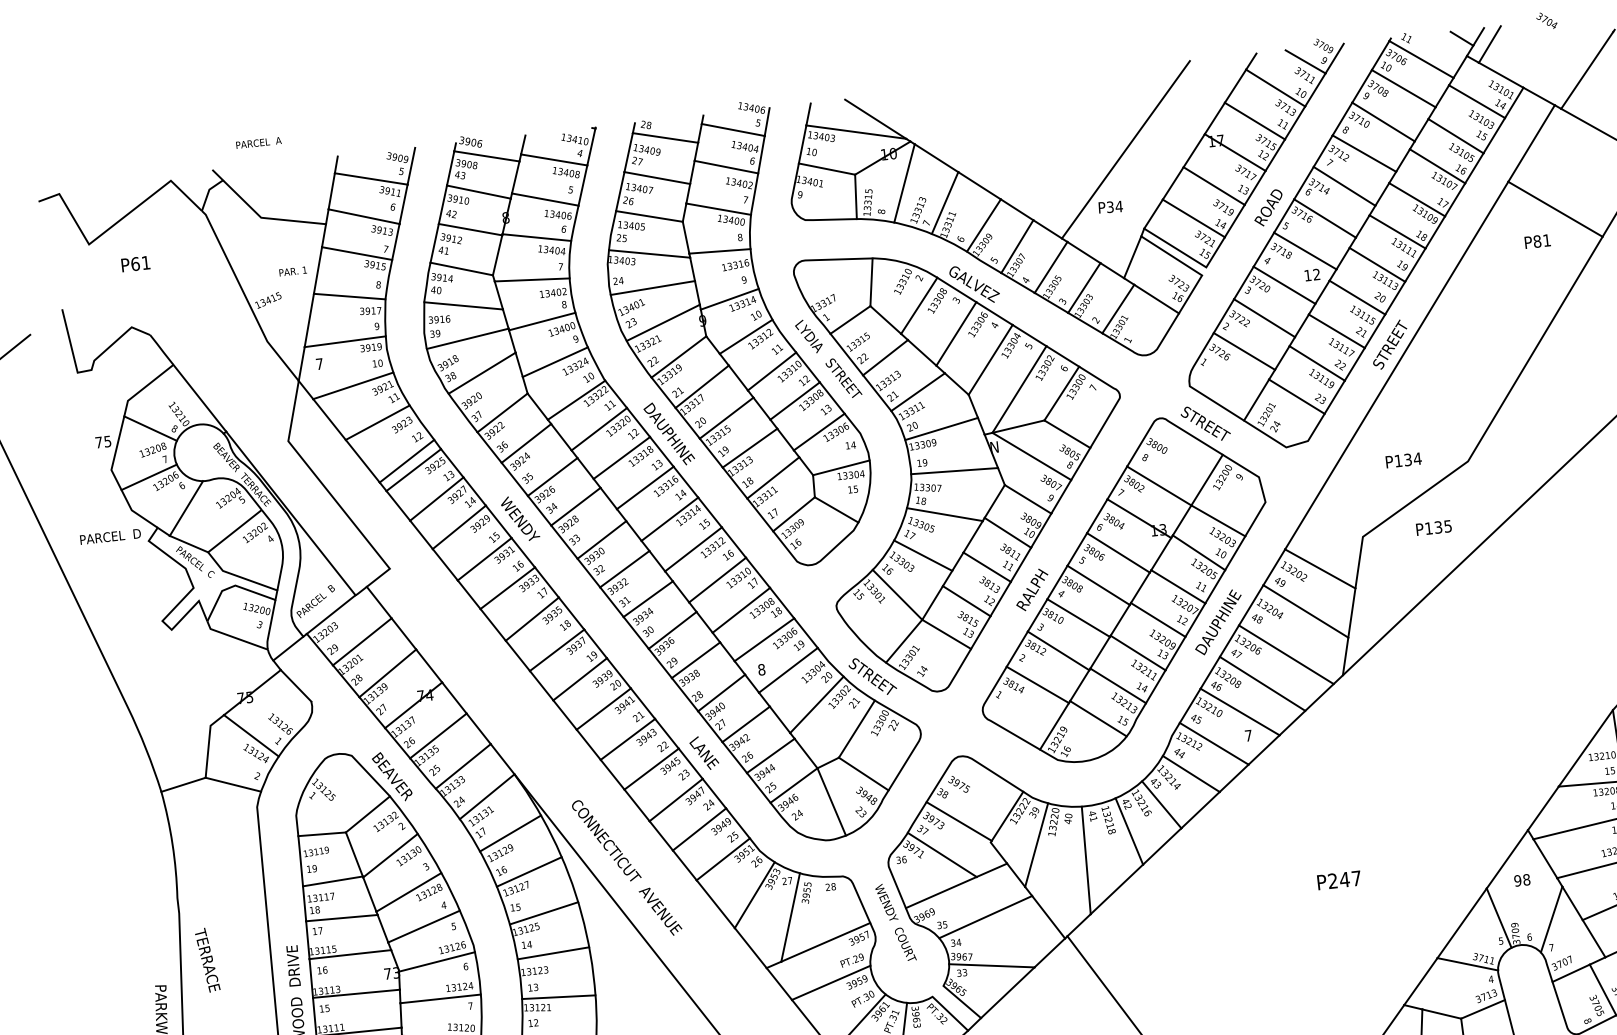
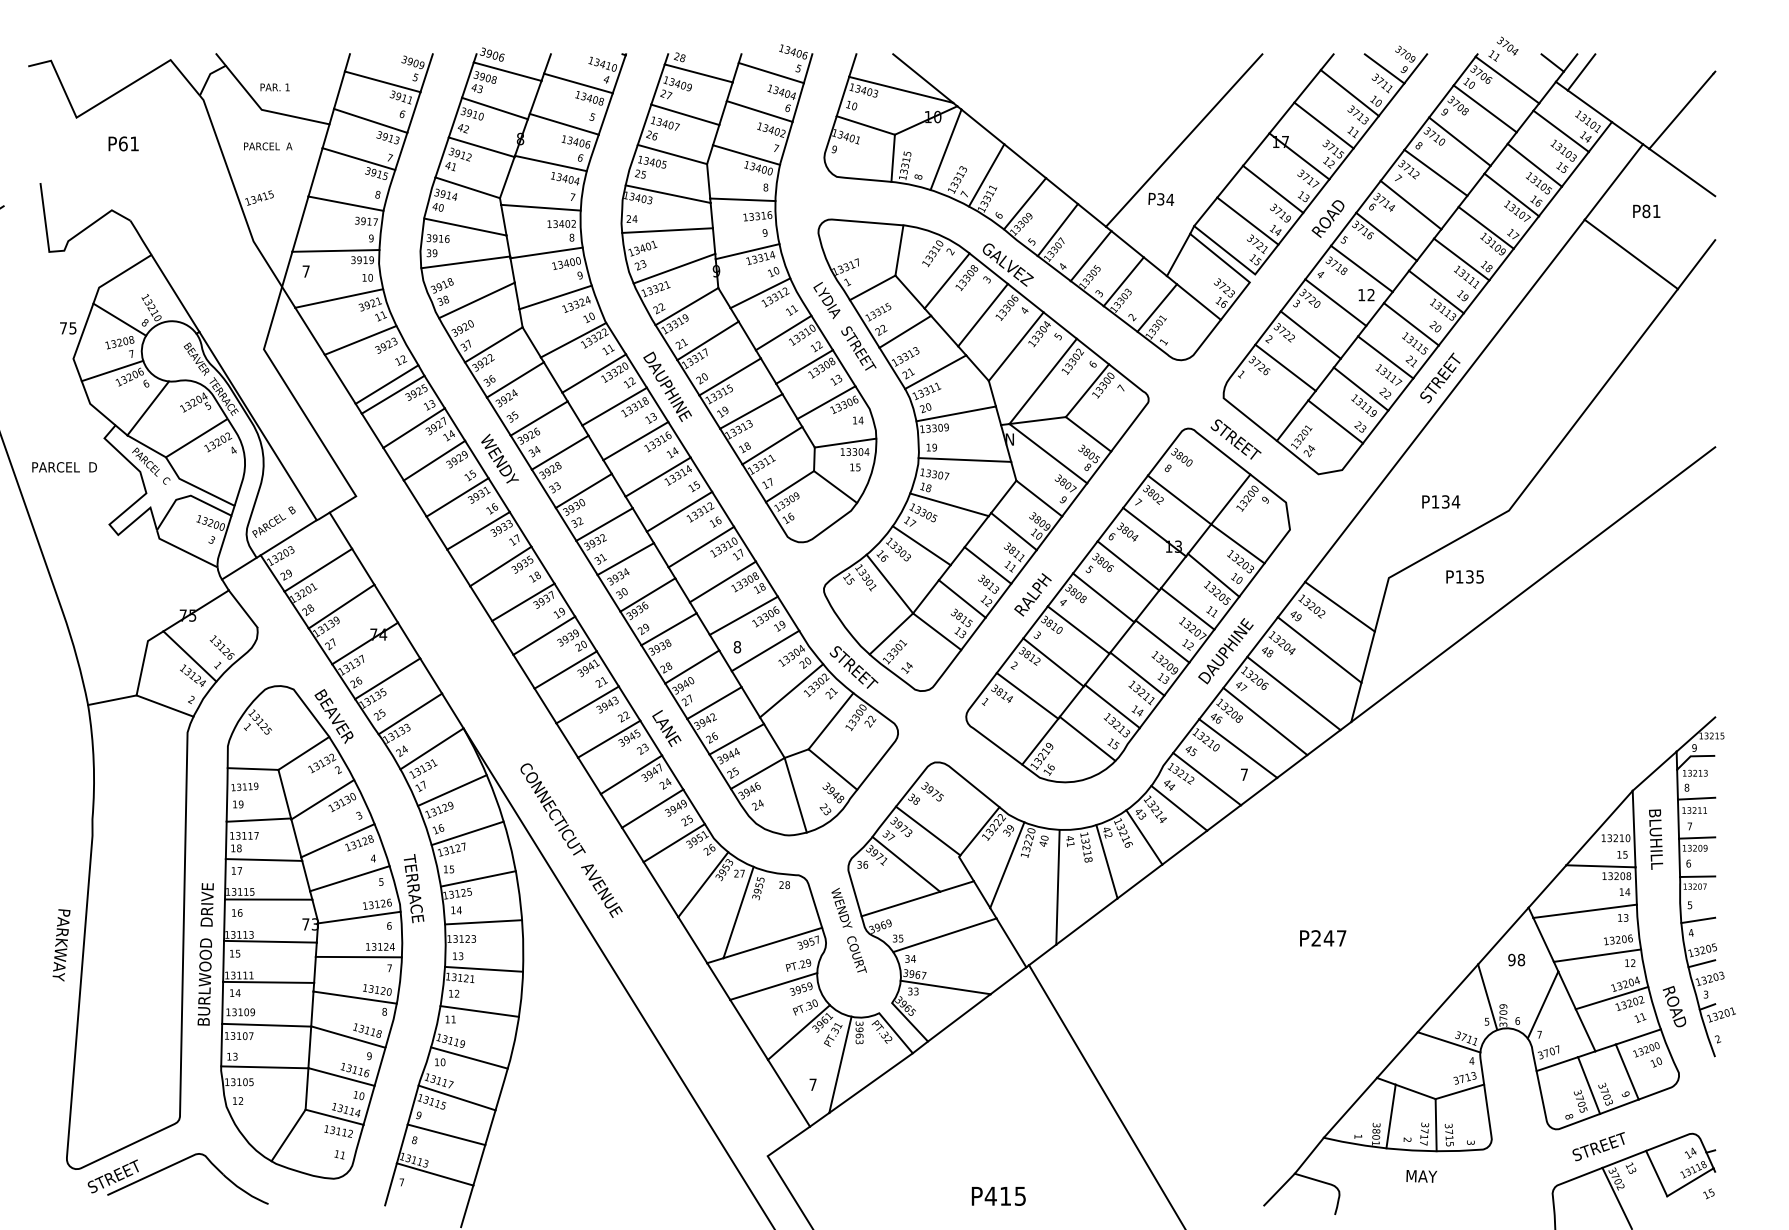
text: (1546, 20) -> (1507, 45), moved
text: (259, 142) -> (268, 146), moved
text: (1537, 241) -> (1646, 211), moved
text: (292, 271) -> (274, 87), moved
text: (110, 536) -> (64, 467), moved
text: (207, 960) -> (413, 888), moved

